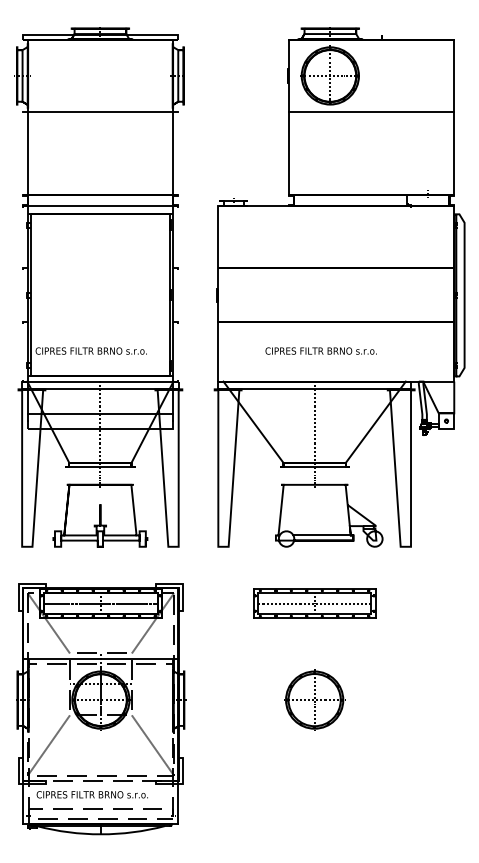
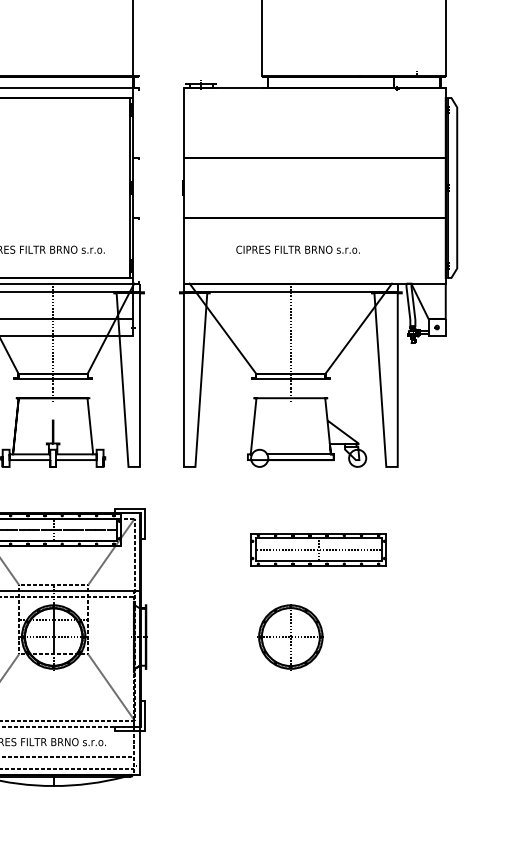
part: (314, 603) -> (318, 549), moved

